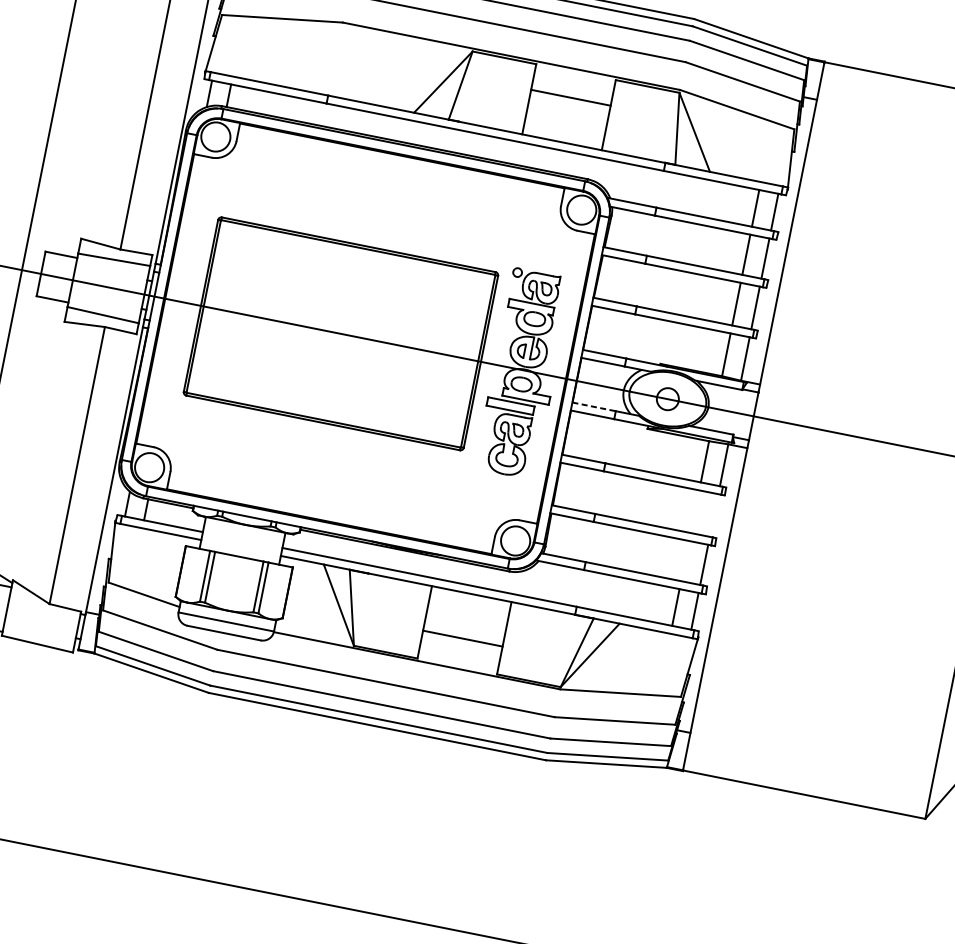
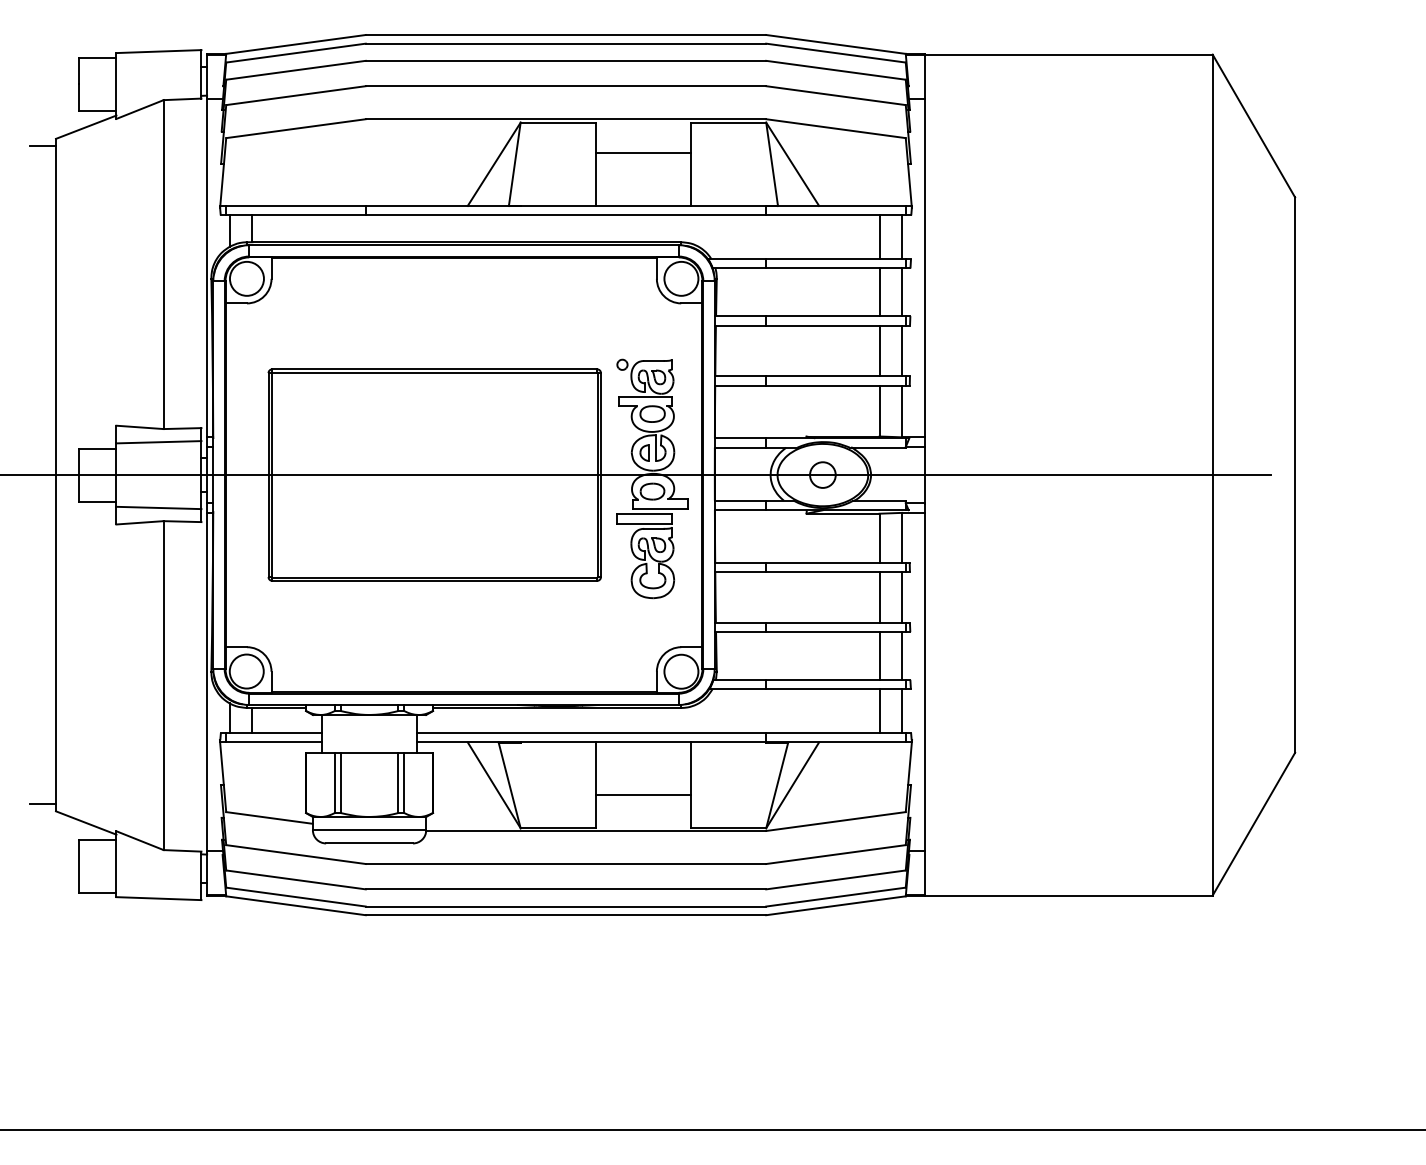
line: (594, 406) -> (740, 500), dashed -> solid
line: (694, 511) -> (879, 597), added
line: (714, 515) -> (902, 597), added
line: (685, 560) -> (879, 655), added

